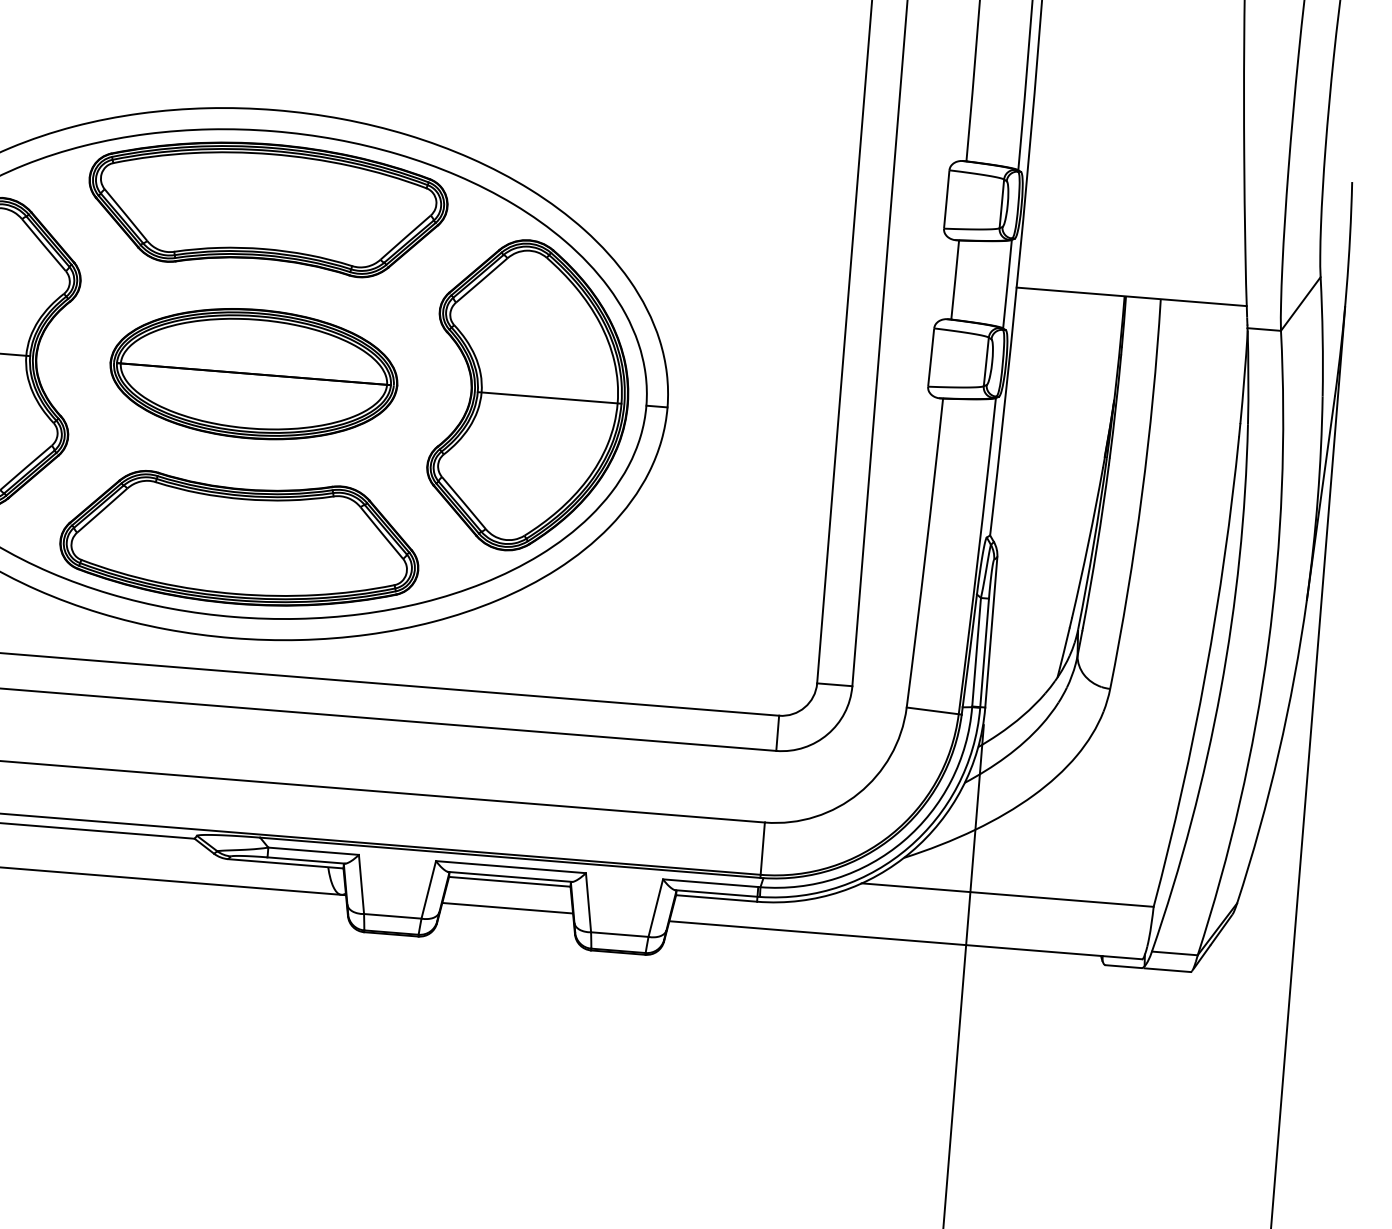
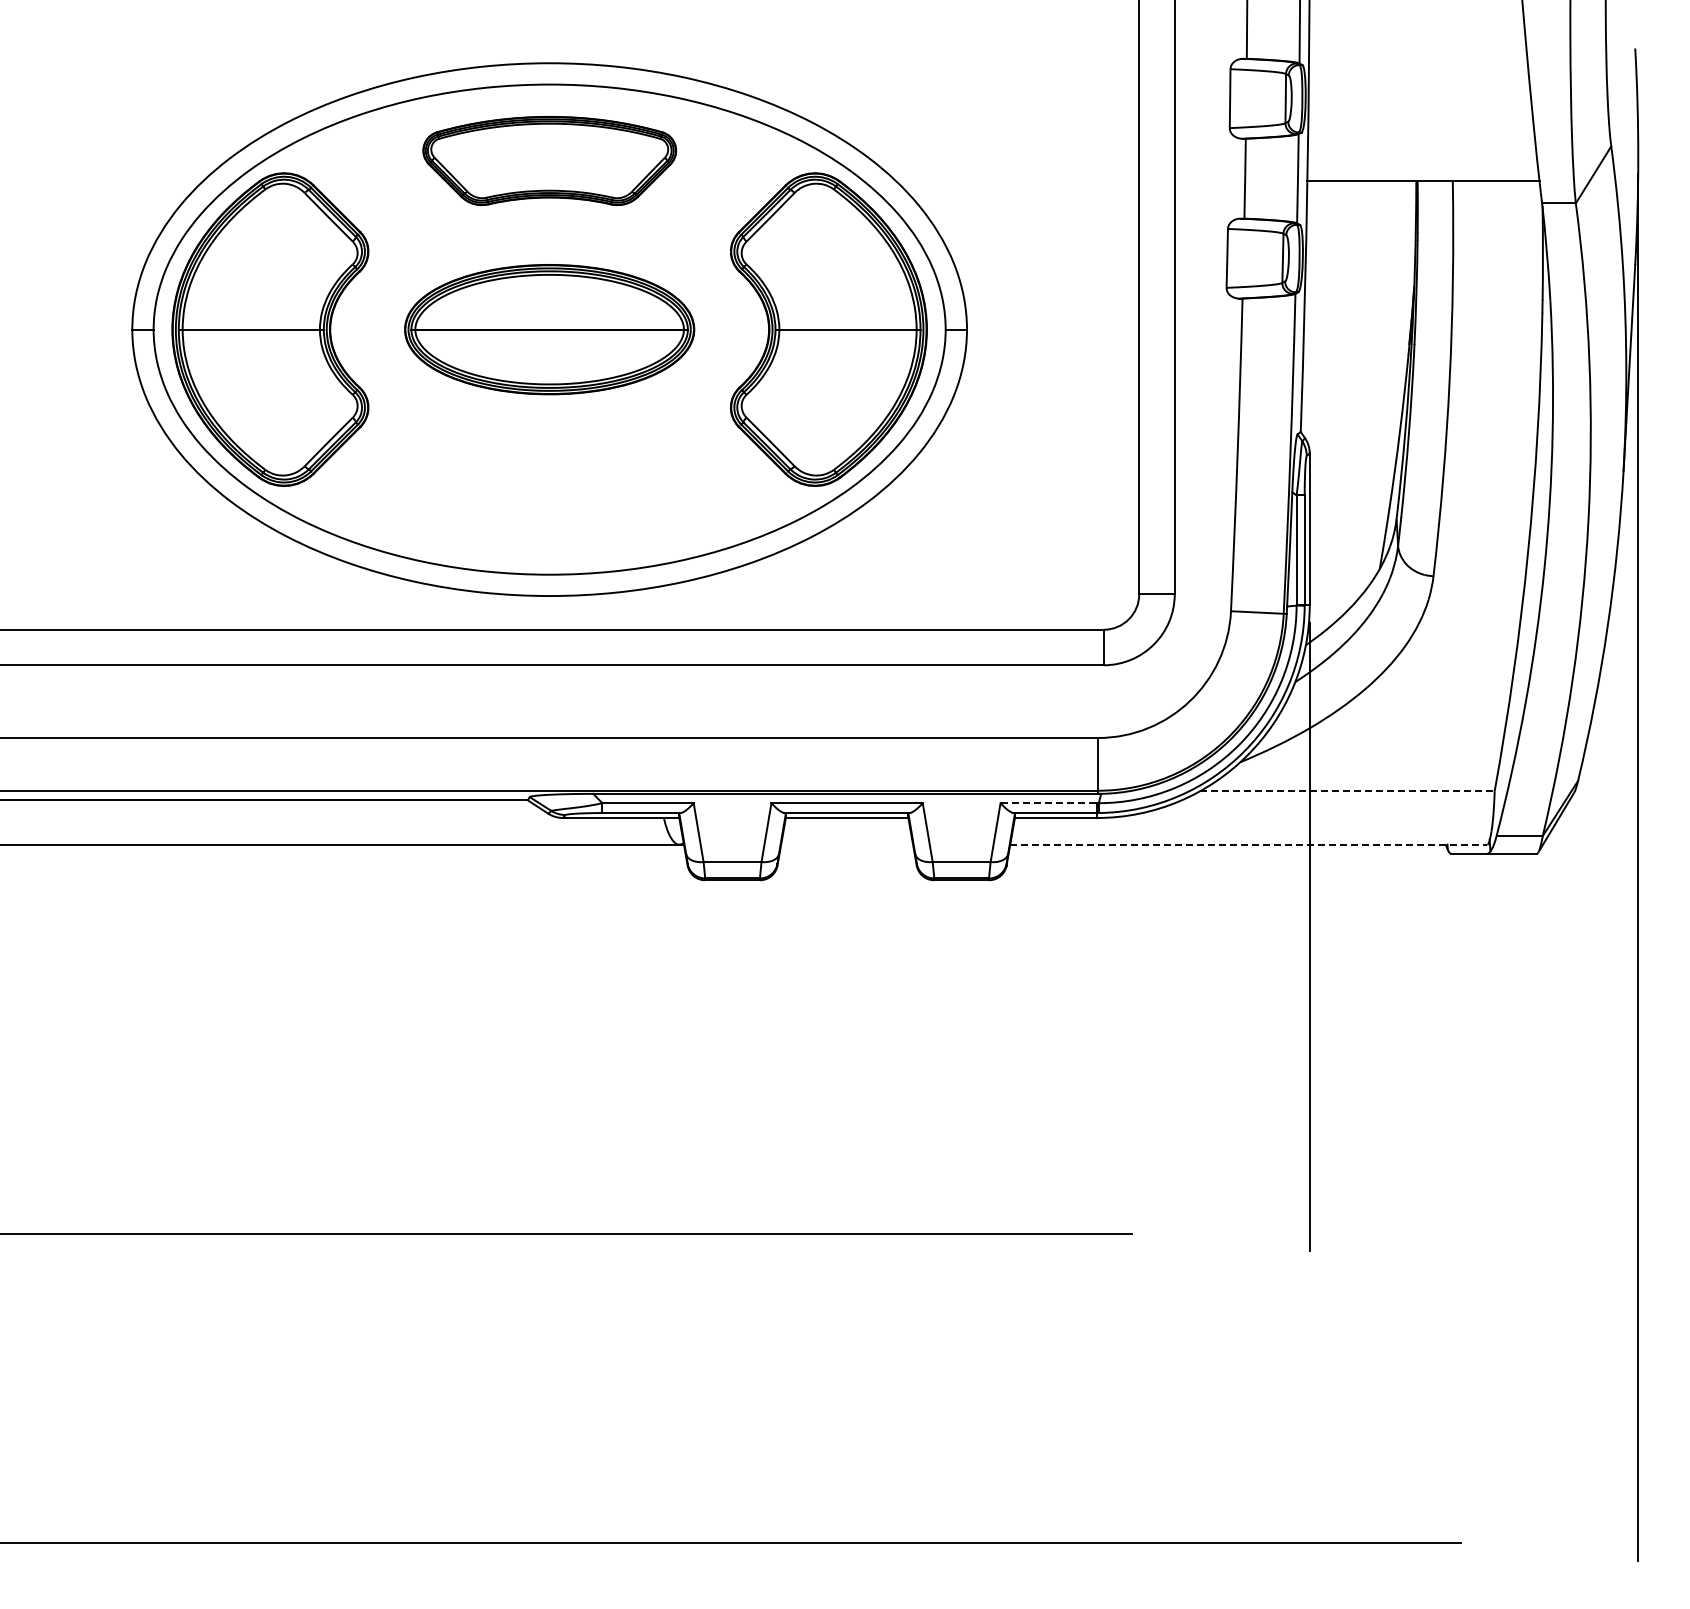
part: (267, 206) -> (549, 160), size x0.7
part: (240, 541) -> (549, 498), removed
line: (711, 883) -> (1049, 803), solid -> dashed
line: (1007, 895) -> (1347, 791), solid -> dashed
line: (508, 908) -> (847, 844), removed
line: (905, 940) -> (1248, 844), solid -> dashed

